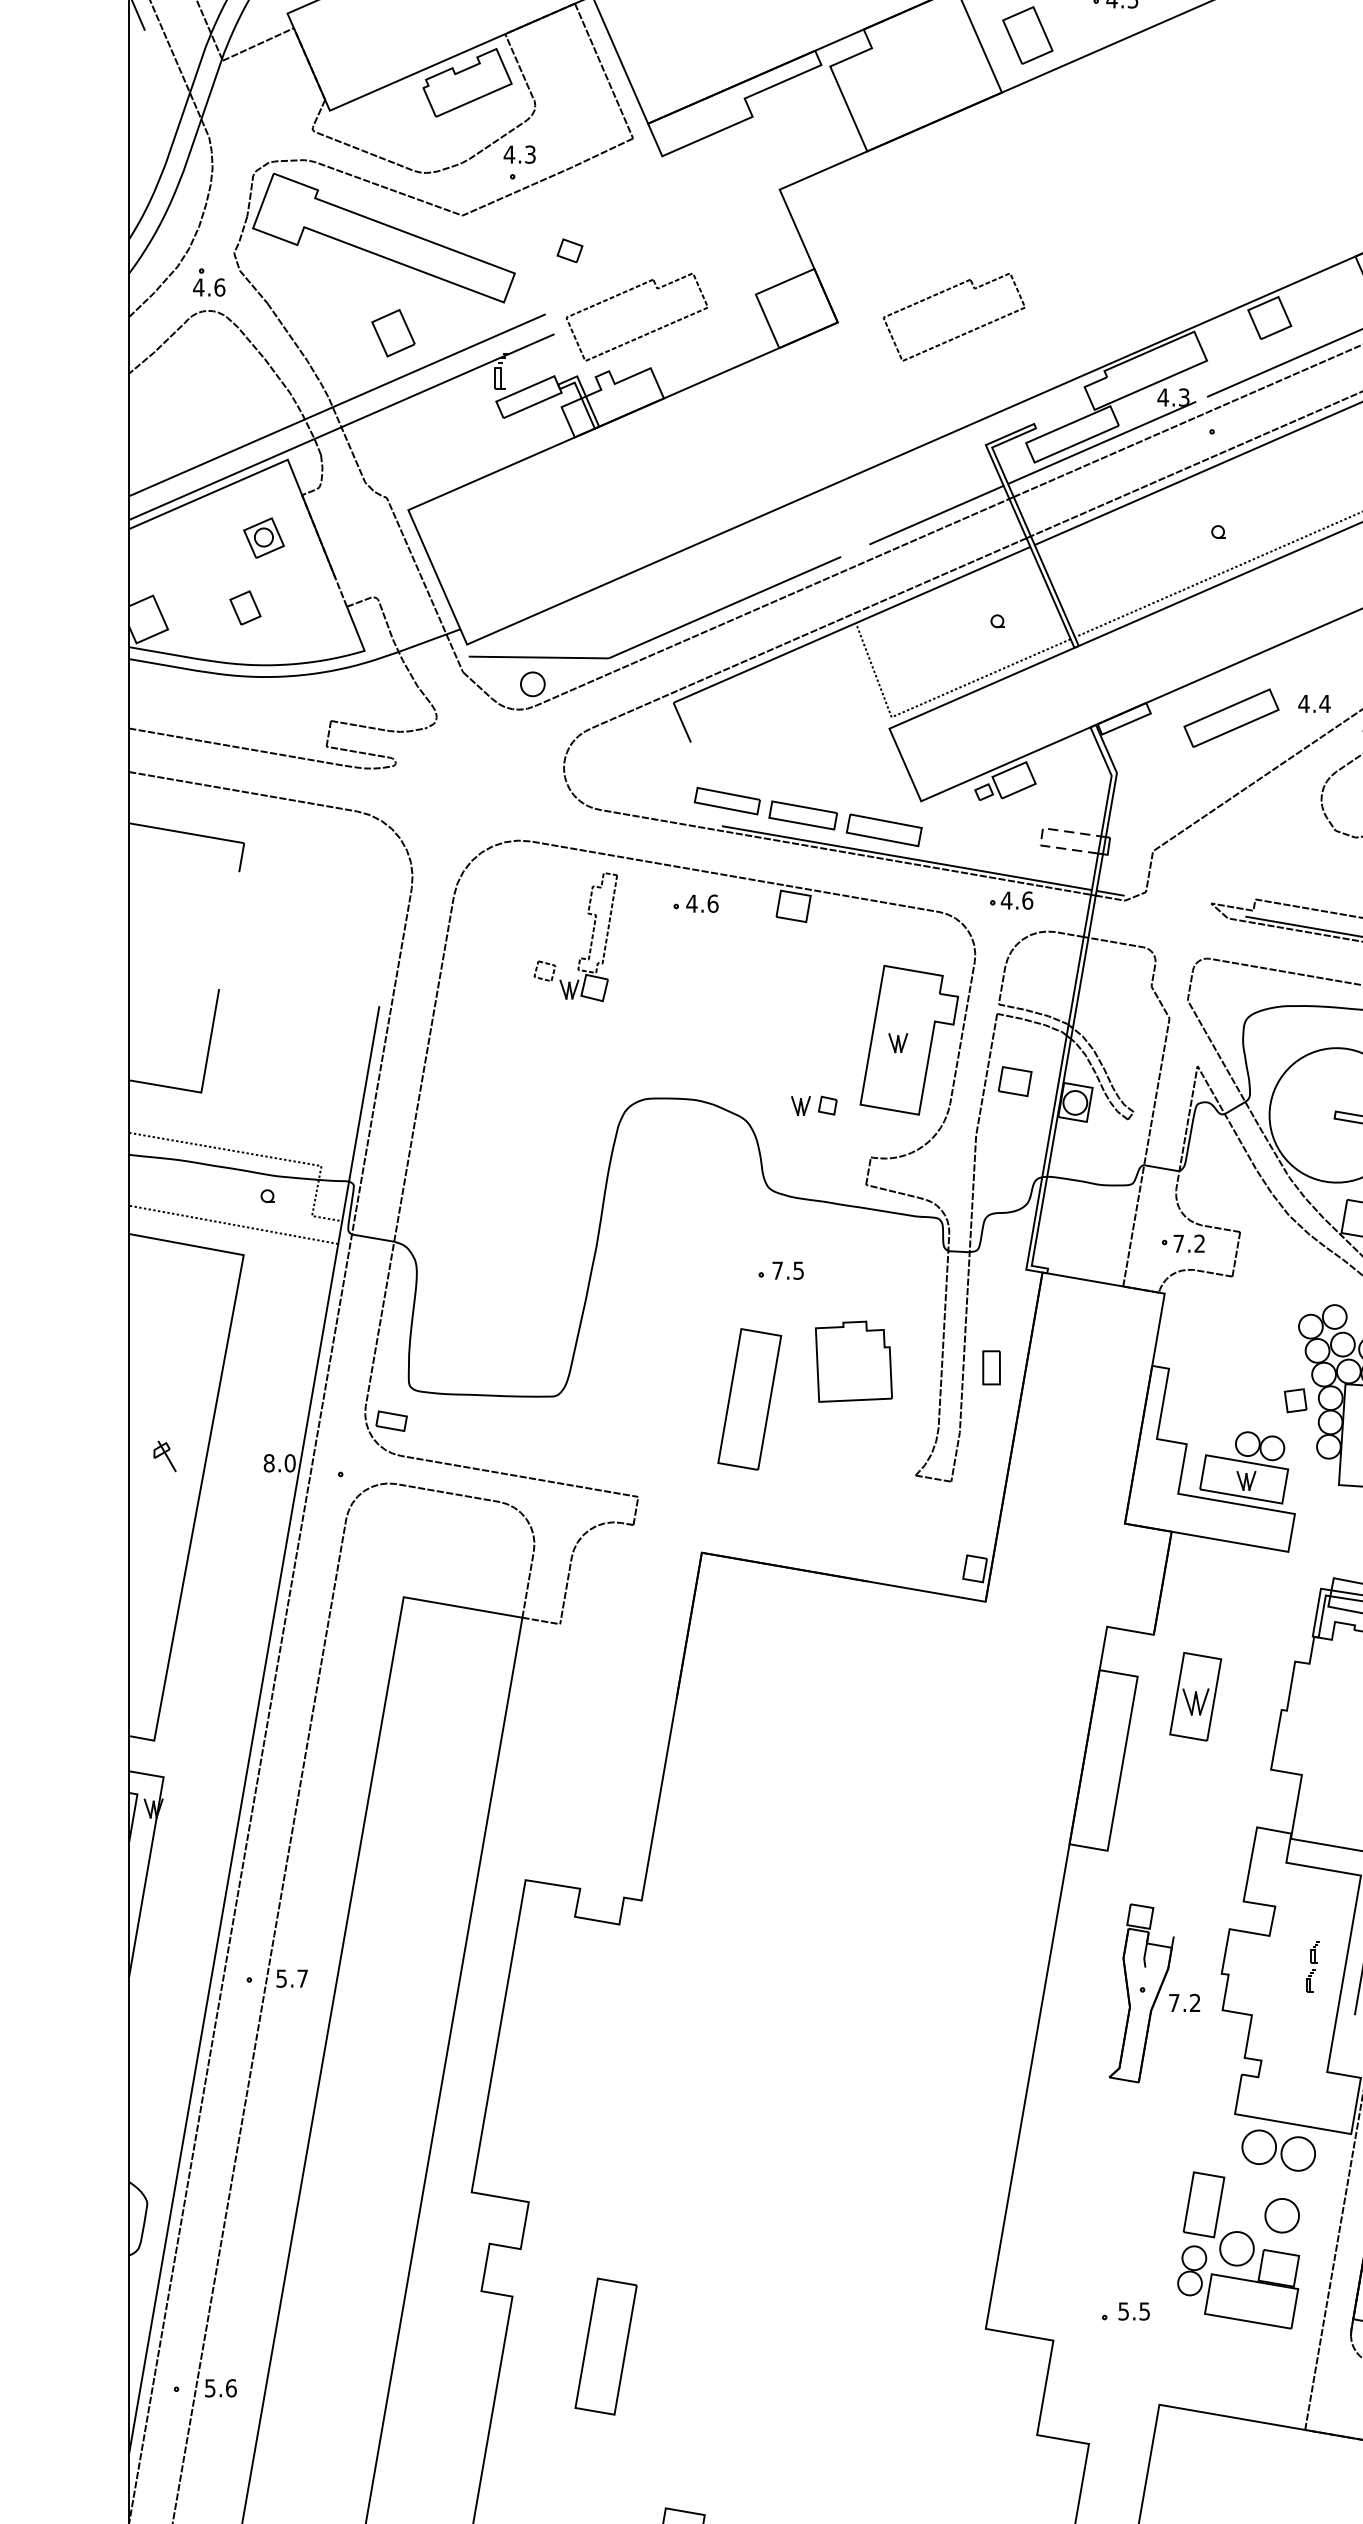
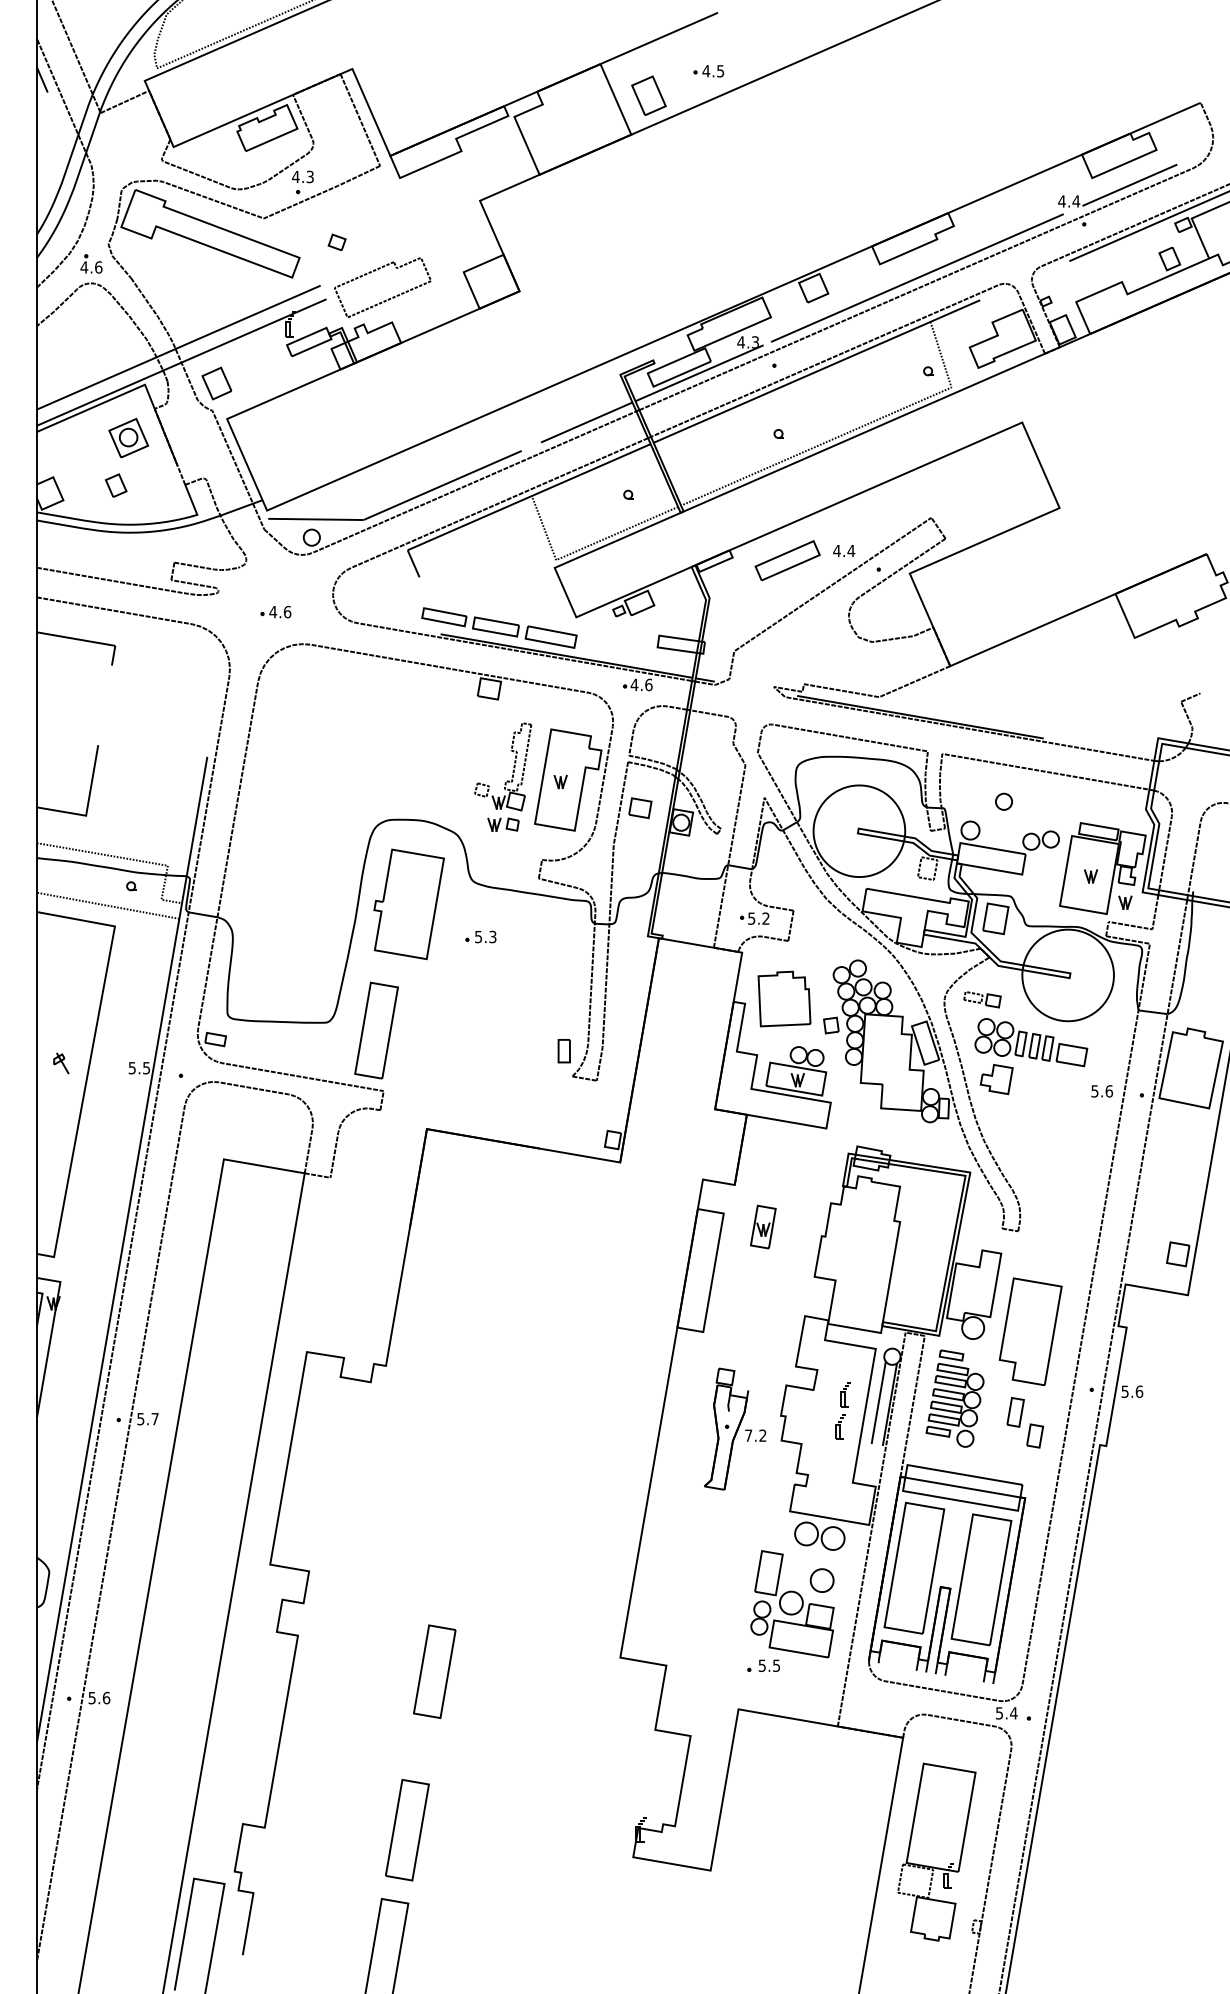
part: (392, 333) -> (216, 383), moved
part: (962, 333) -> (604, 298), removed
part: (263, 537) -> (128, 437), size x1.43
line: (1041, 835) -> (658, 640), dashed -> solid
part: (695, 902) -> (275, 611), moved
part: (591, 936) -> (513, 766), moved
part: (674, 1222) -> (408, 904), added
text: (1178, 1243) -> (751, 918), 7.2 -> 5.2
text: (787, 1269) -> (485, 936), 7.5 -> 5.3
part: (853, 1360) -> (784, 998), moved
part: (990, 1368) -> (563, 1051), moved
part: (749, 1399) -> (376, 1030), moved
text: (279, 1462) -> (139, 1067), 8.0 -> 5.5
part: (1196, 1695) -> (763, 1226), size x0.71
part: (1312, 1965) -> (842, 1410), size x1.67
part: (1125, 2311) -> (763, 1665), moved
part: (605, 2346) -> (434, 1671), moved

